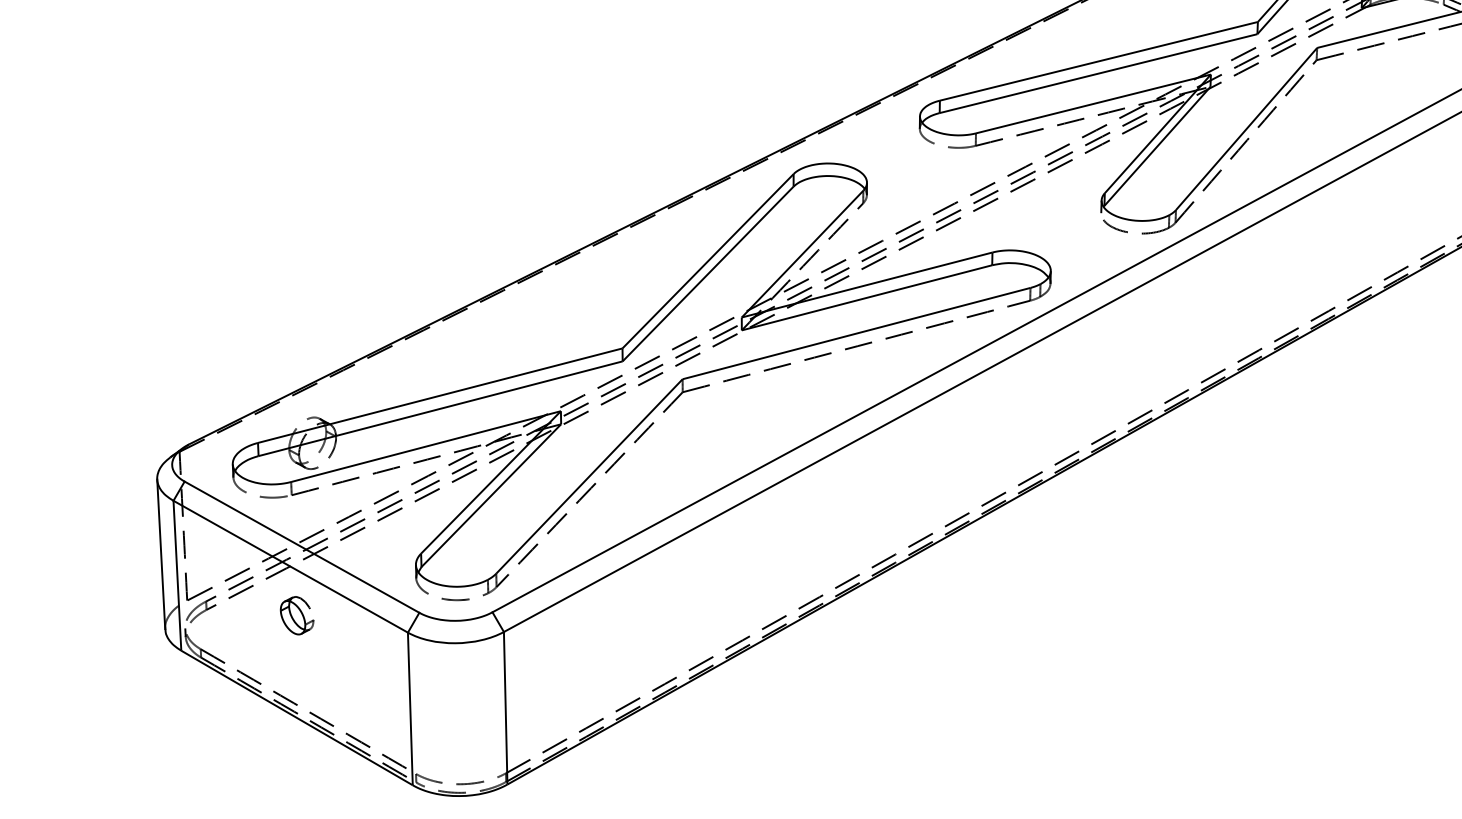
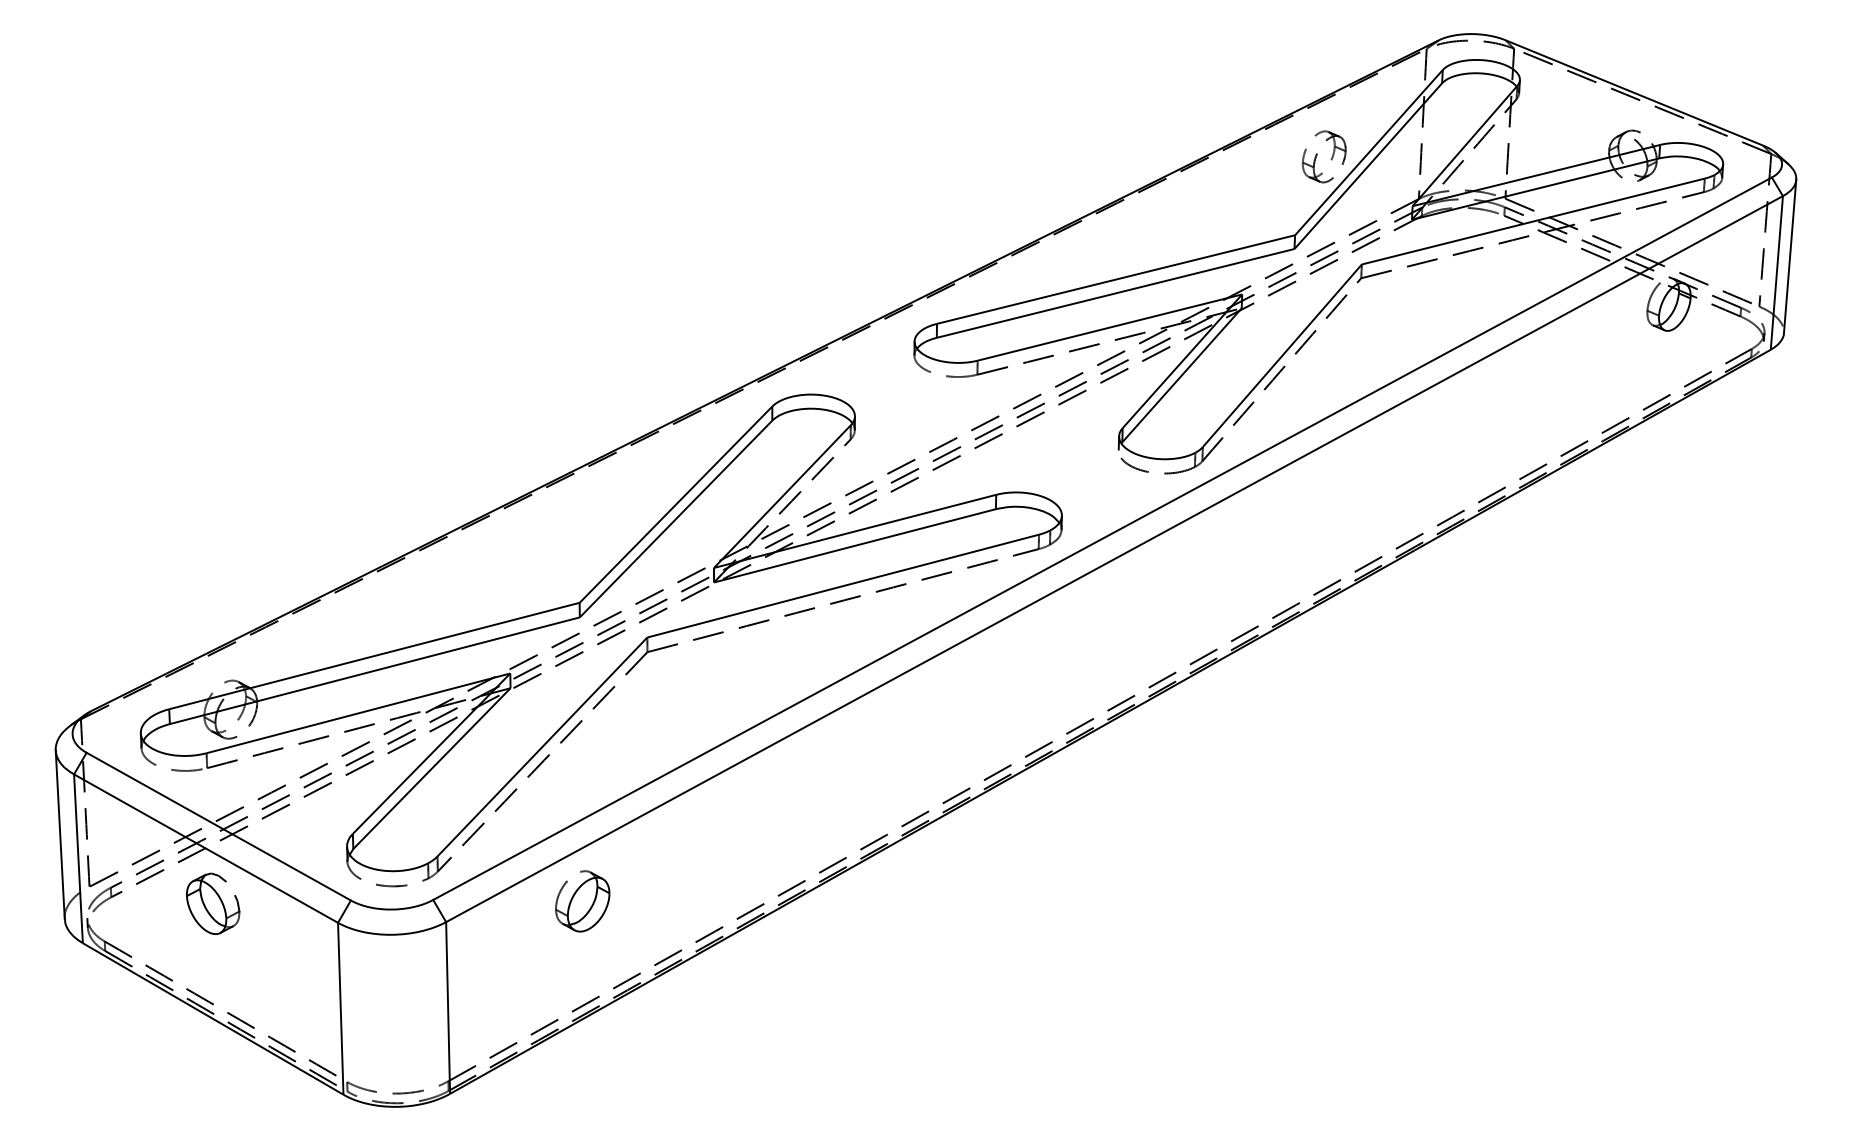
part: (625, 613) -> (582, 901), added
part: (297, 615) -> (213, 903), size x1.43

